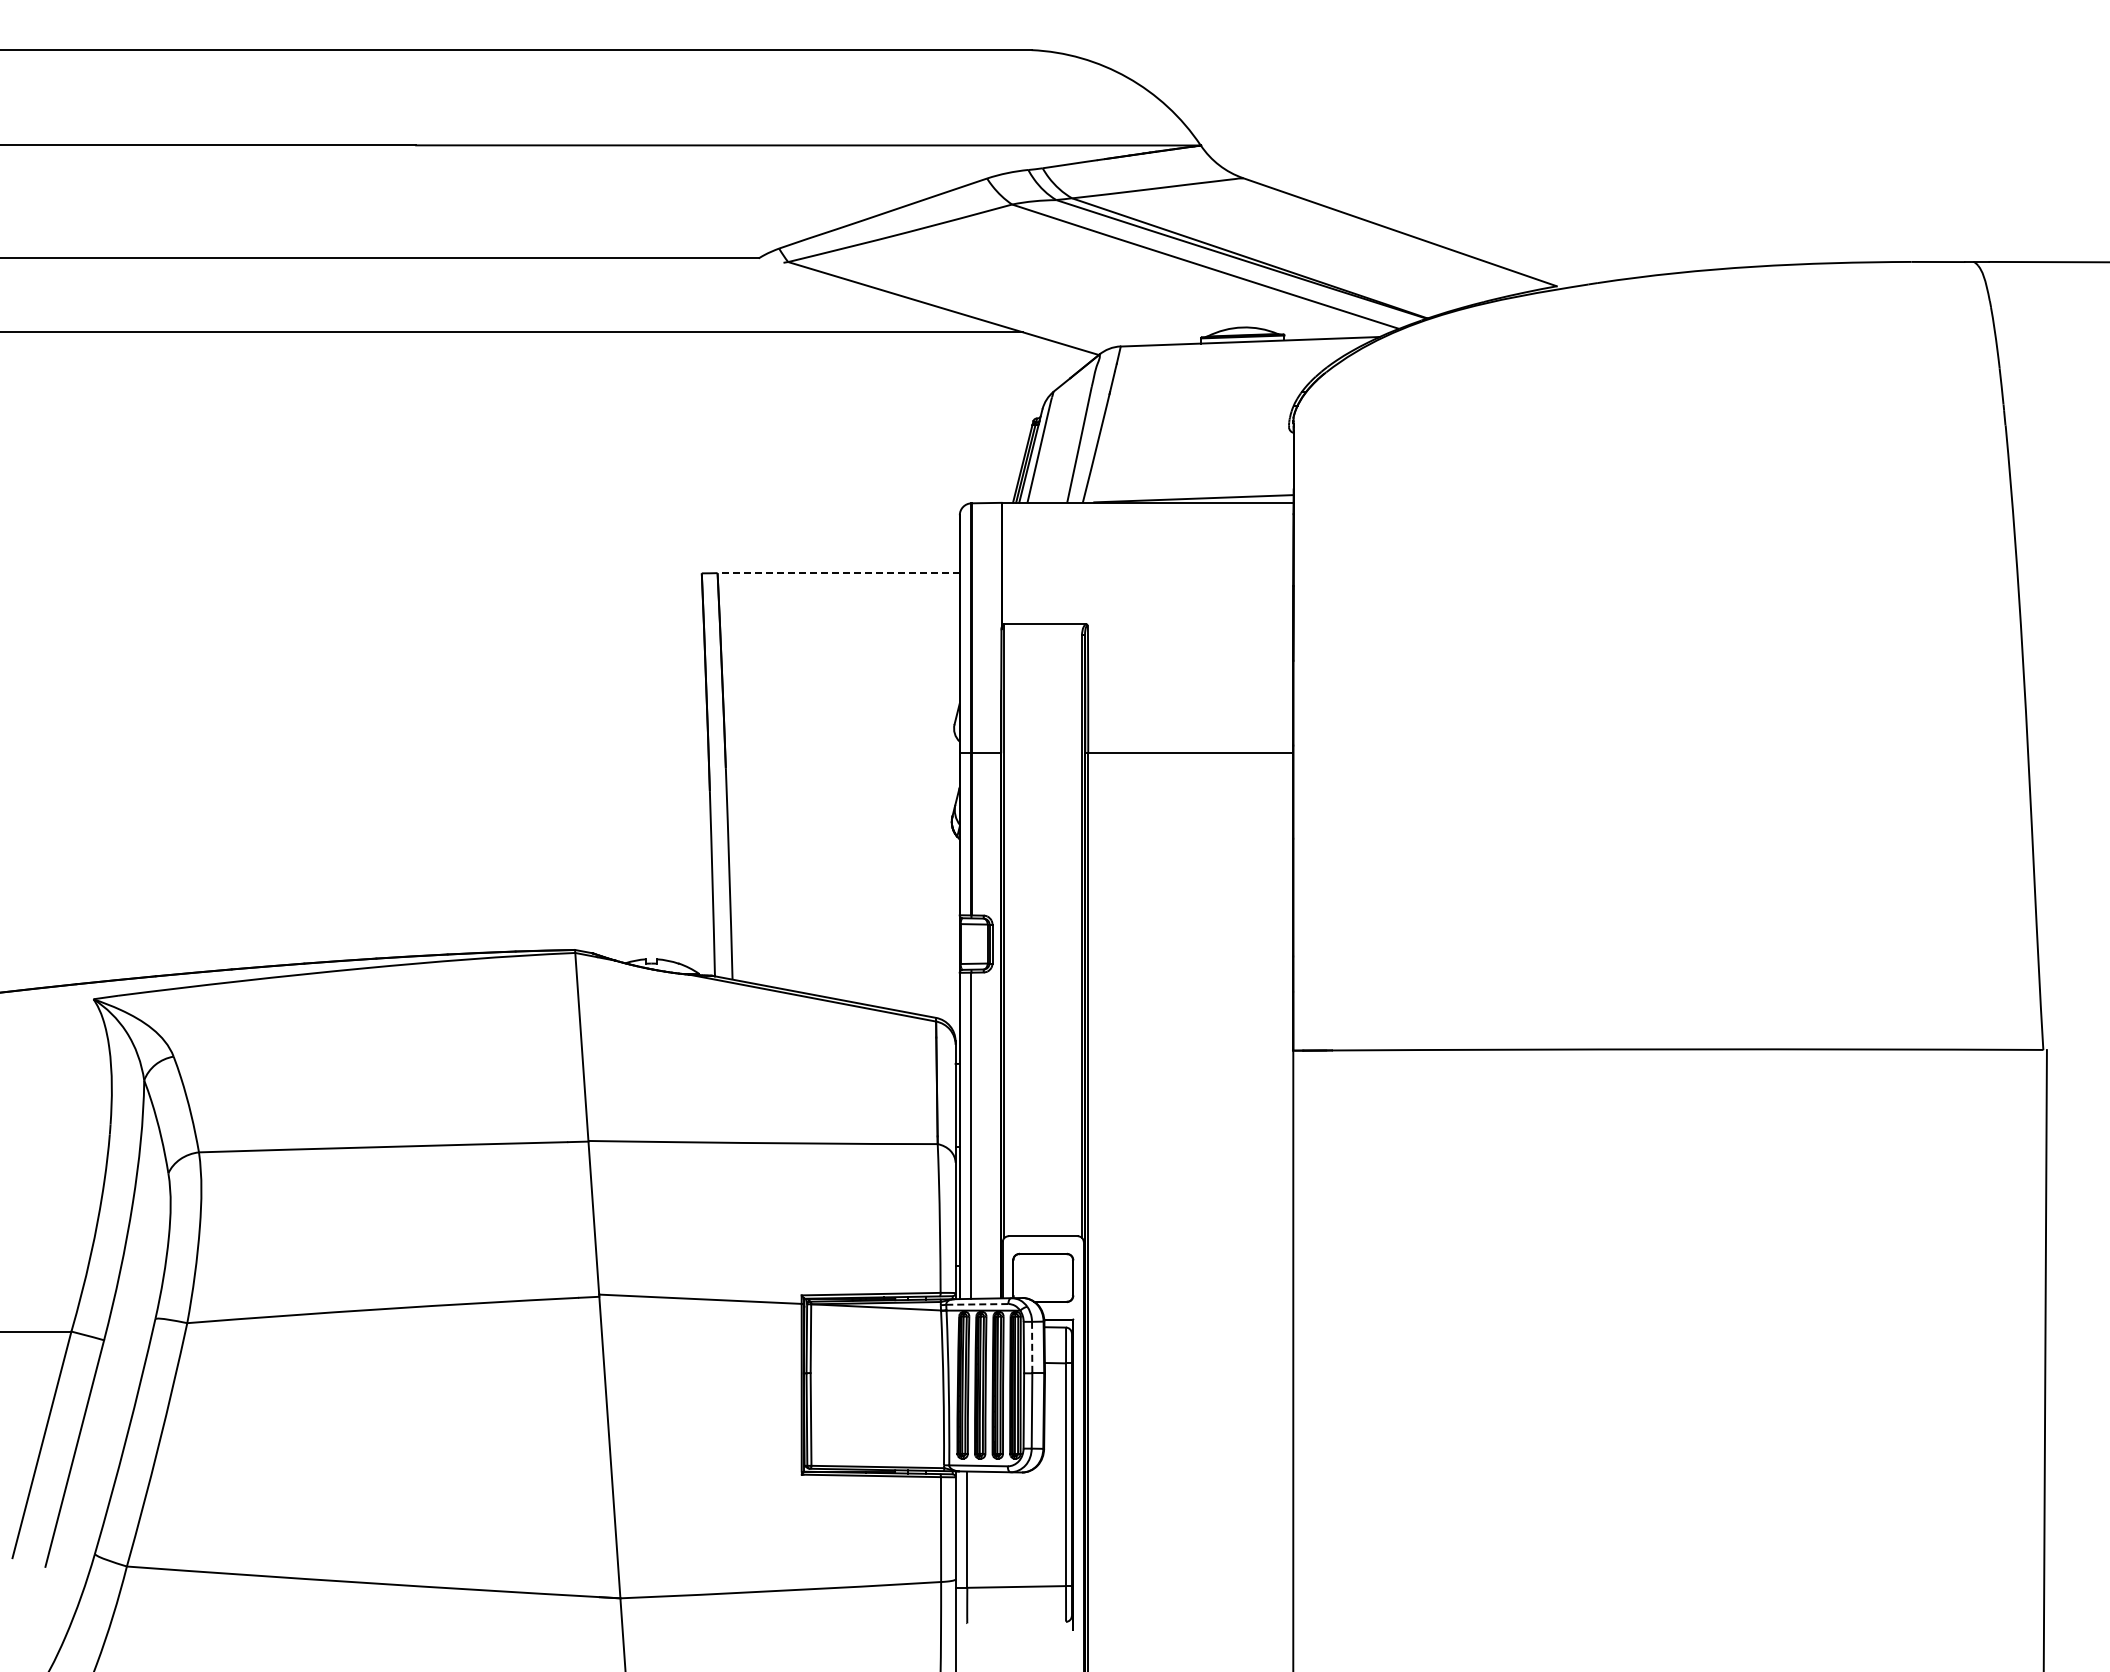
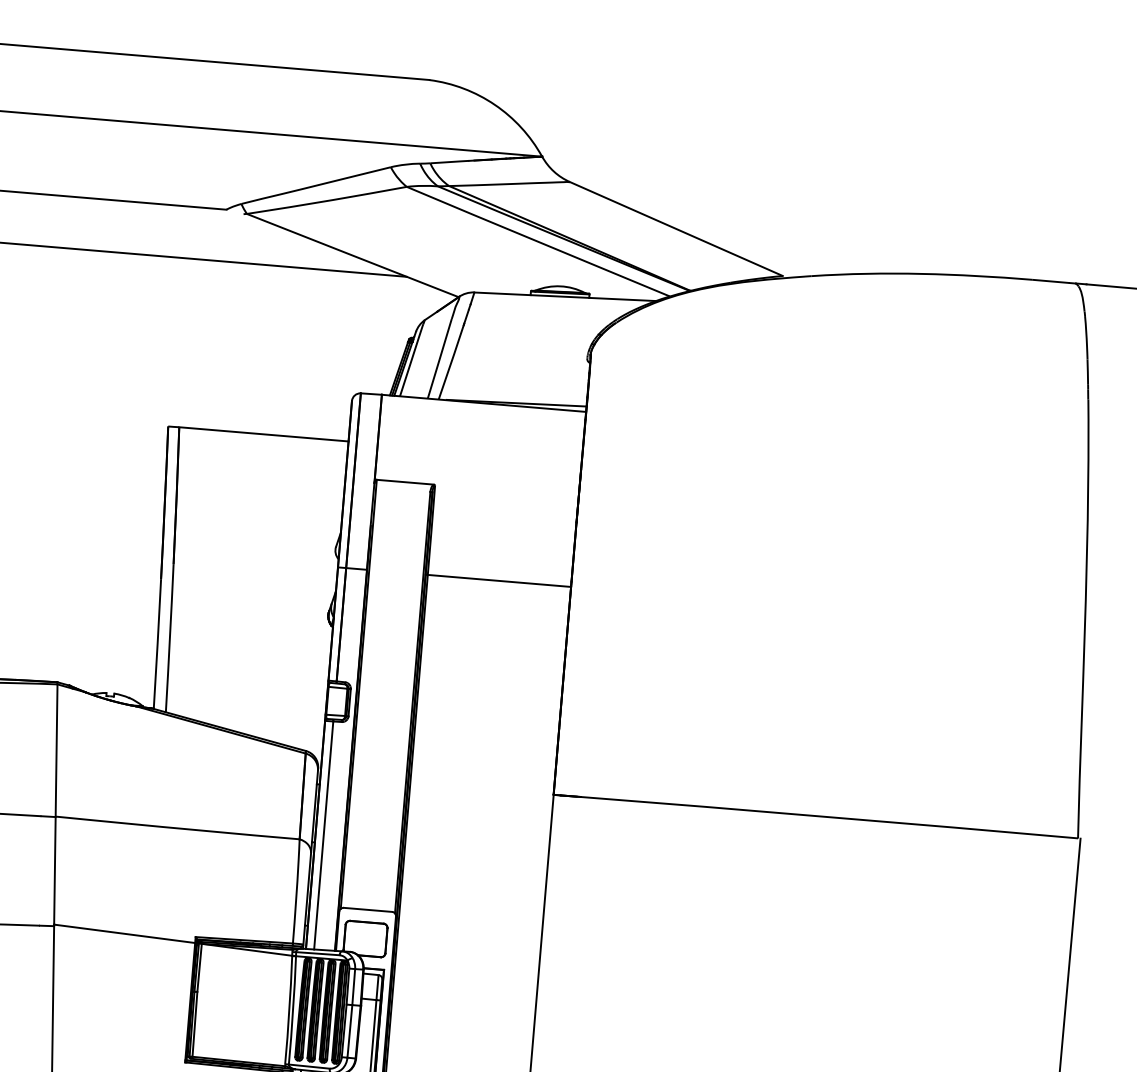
line: (838, 573) -> (263, 434), dashed -> solid
line: (977, 1304) -> (318, 953), dashed -> solid
line: (1032, 1347) -> (353, 987), dashed -> solid

